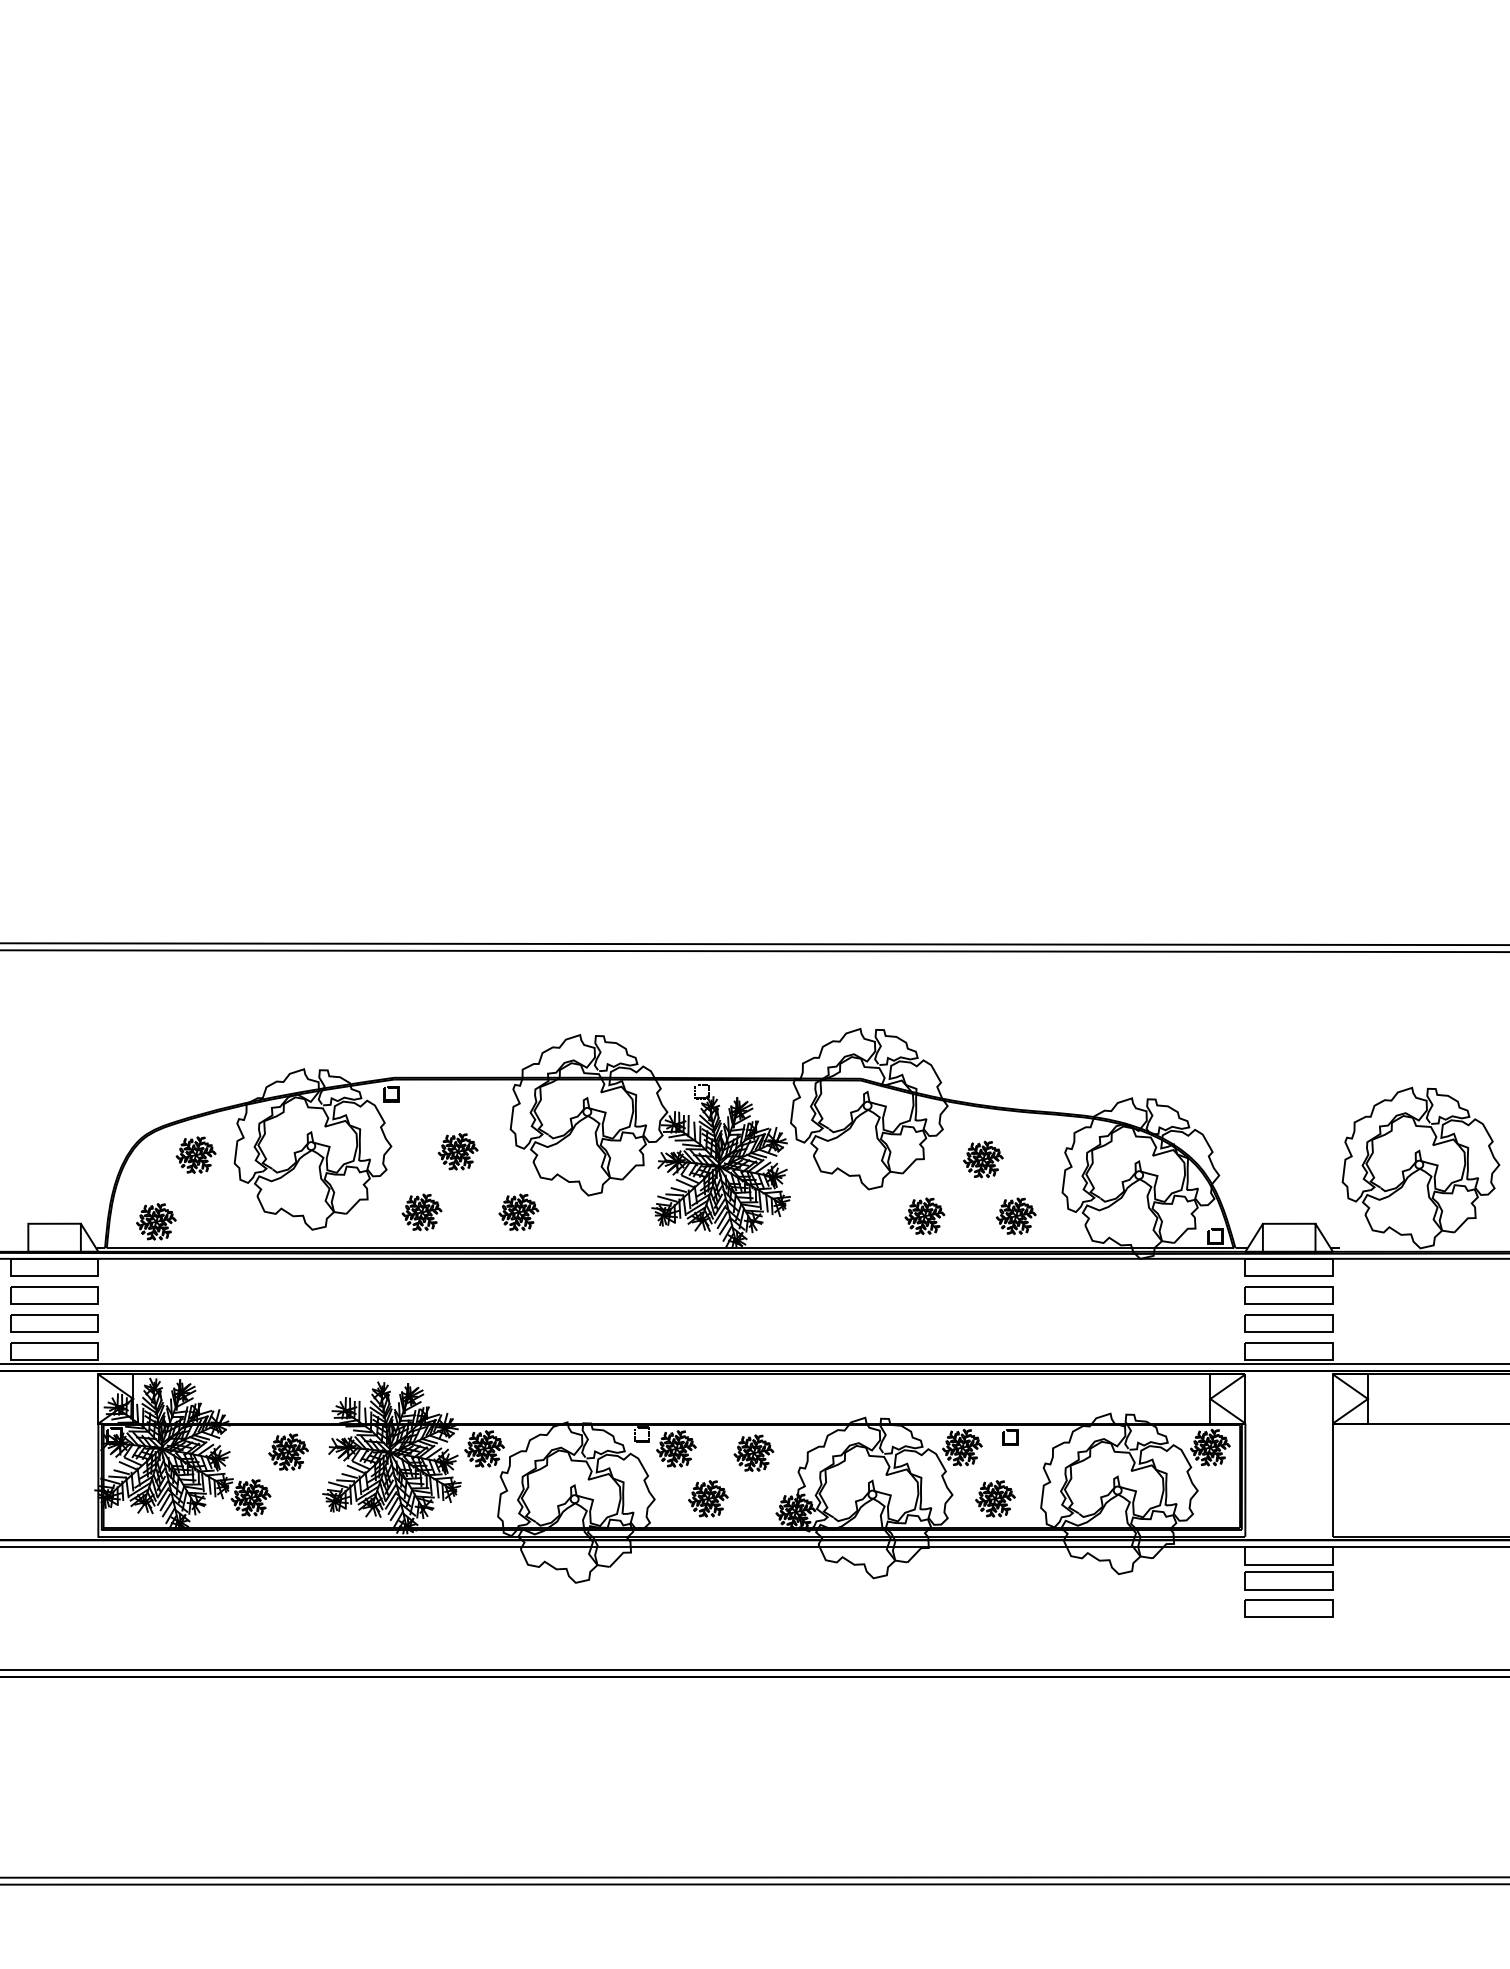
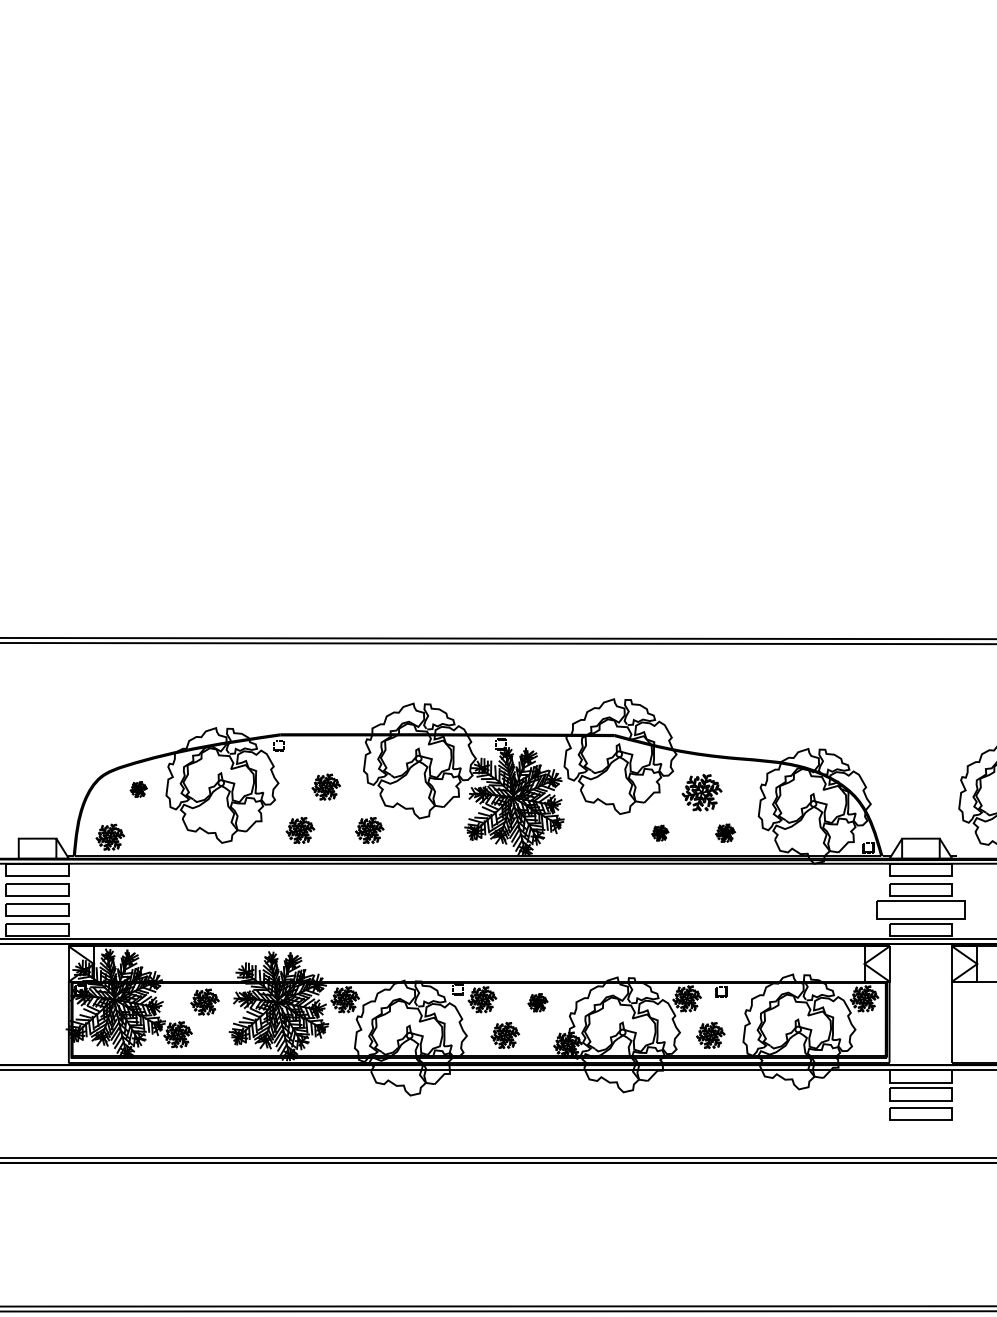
part: (195, 1154) -> (138, 789), size x0.6
part: (983, 1159) -> (702, 792), size x1.4
part: (924, 1215) -> (659, 832), size x0.6
part: (1015, 1215) -> (725, 832), size x0.7
part: (1288, 1323) -> (920, 910), size x1.4
part: (753, 1452) -> (537, 1002), size x0.7

